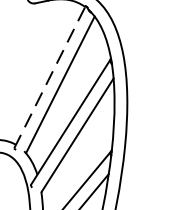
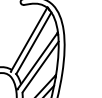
line: (50, 77) -> (29, 39), dashed -> solid

